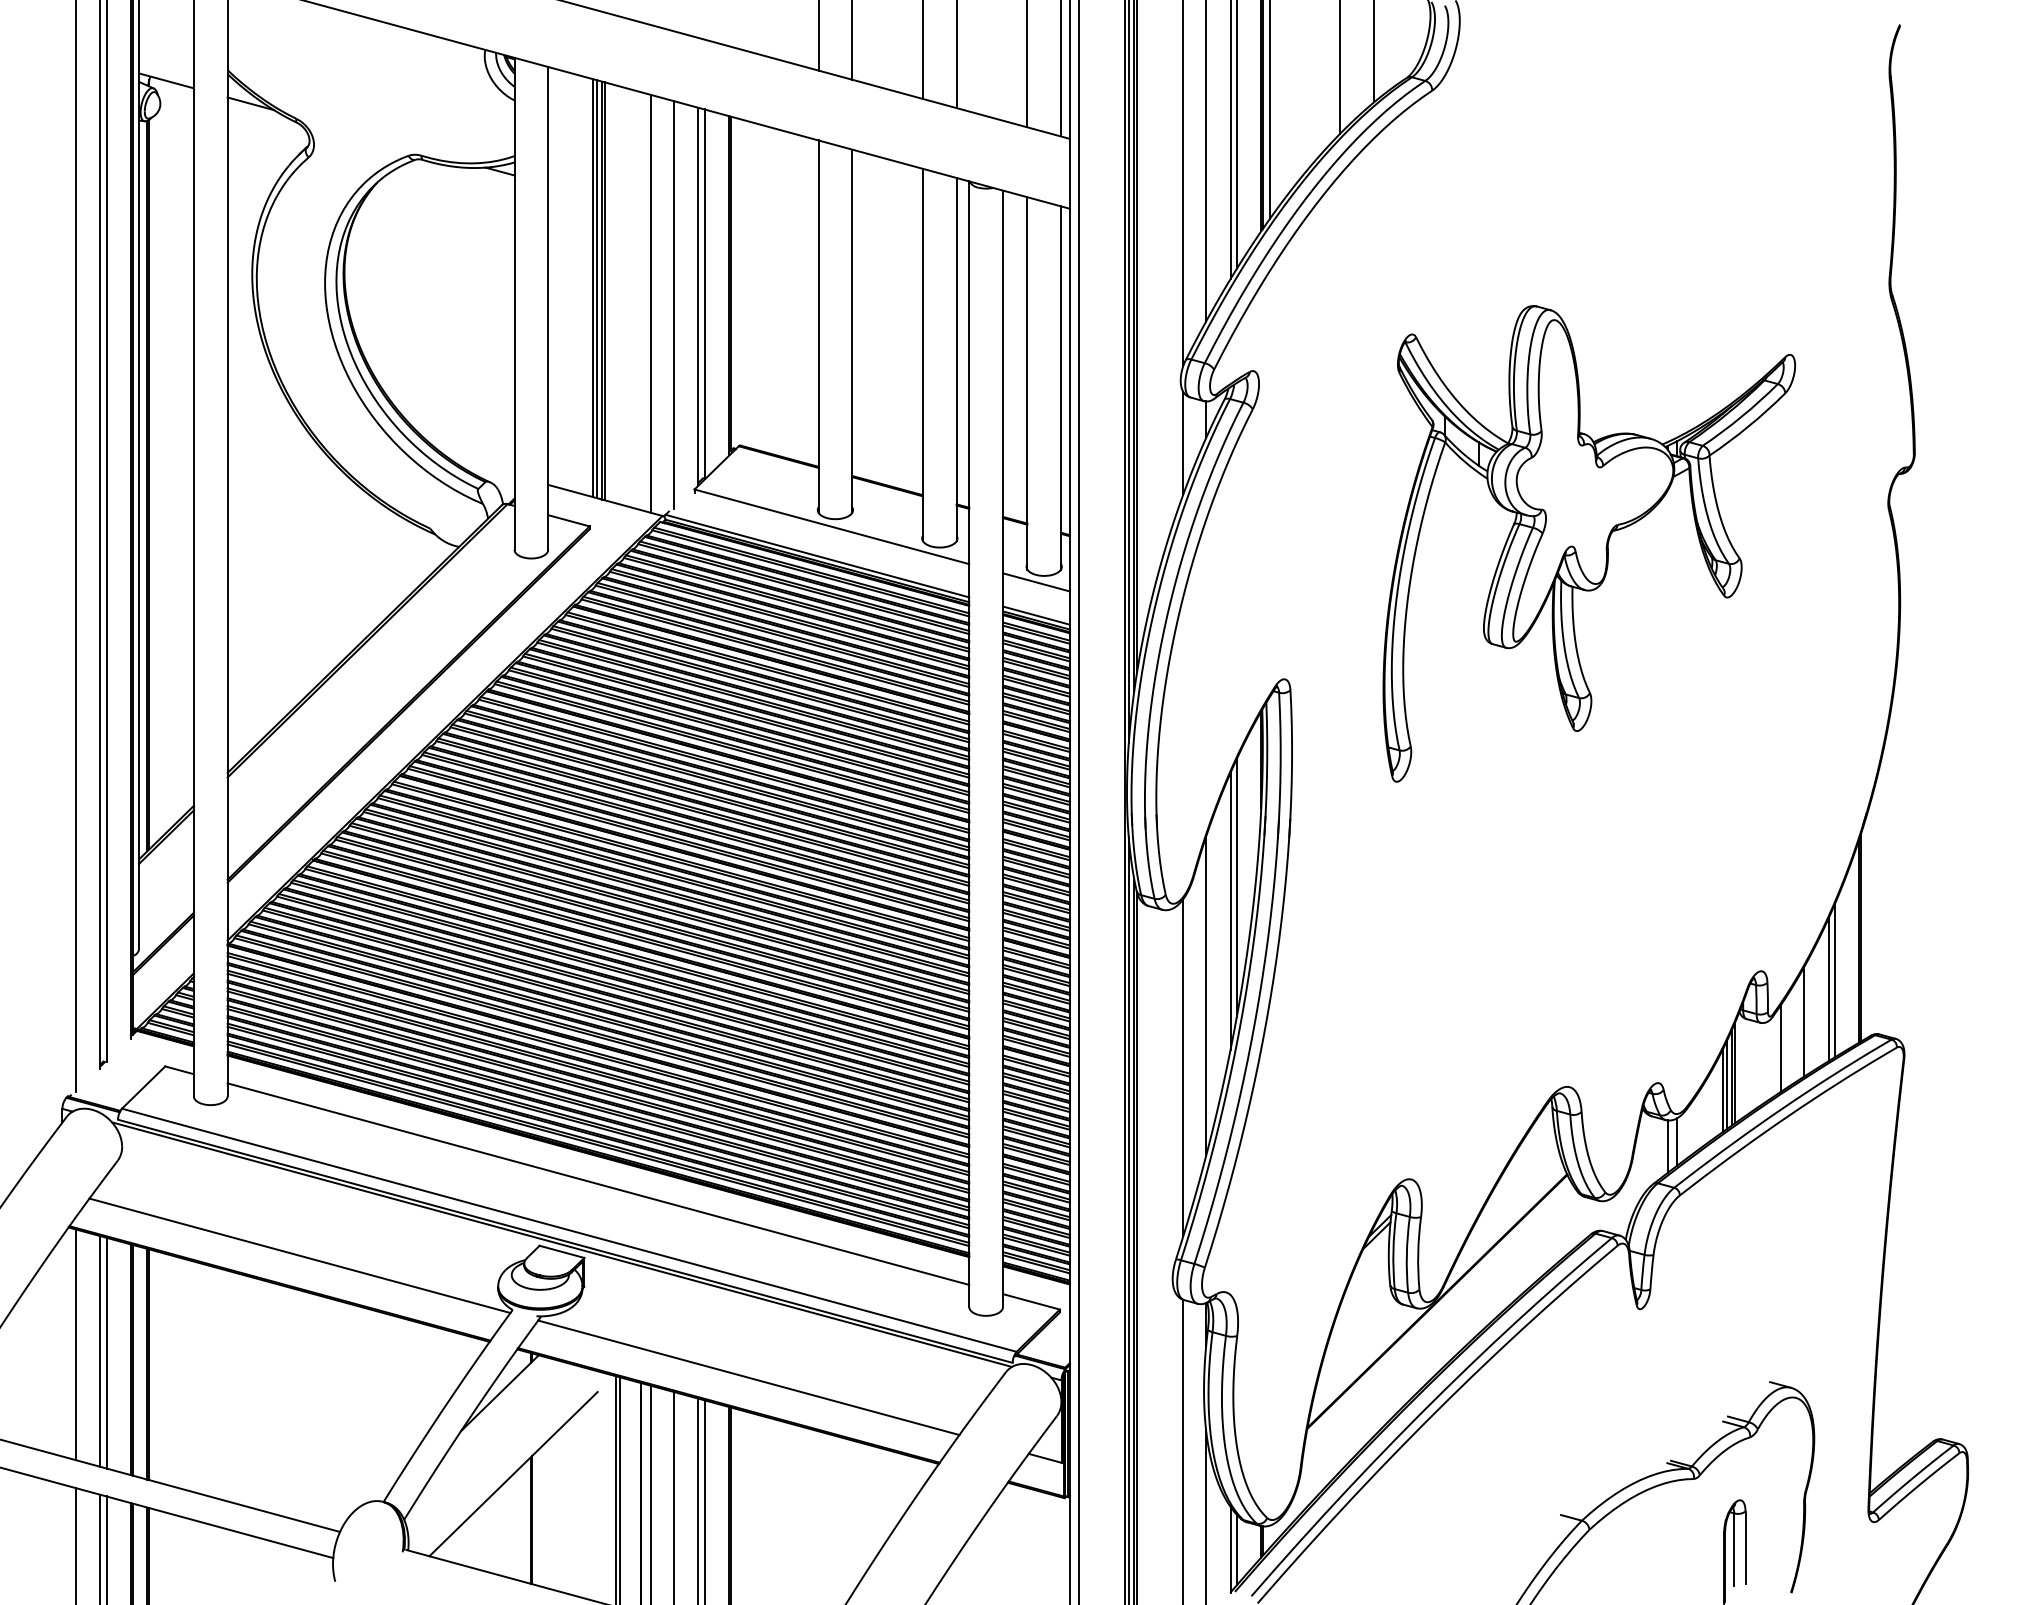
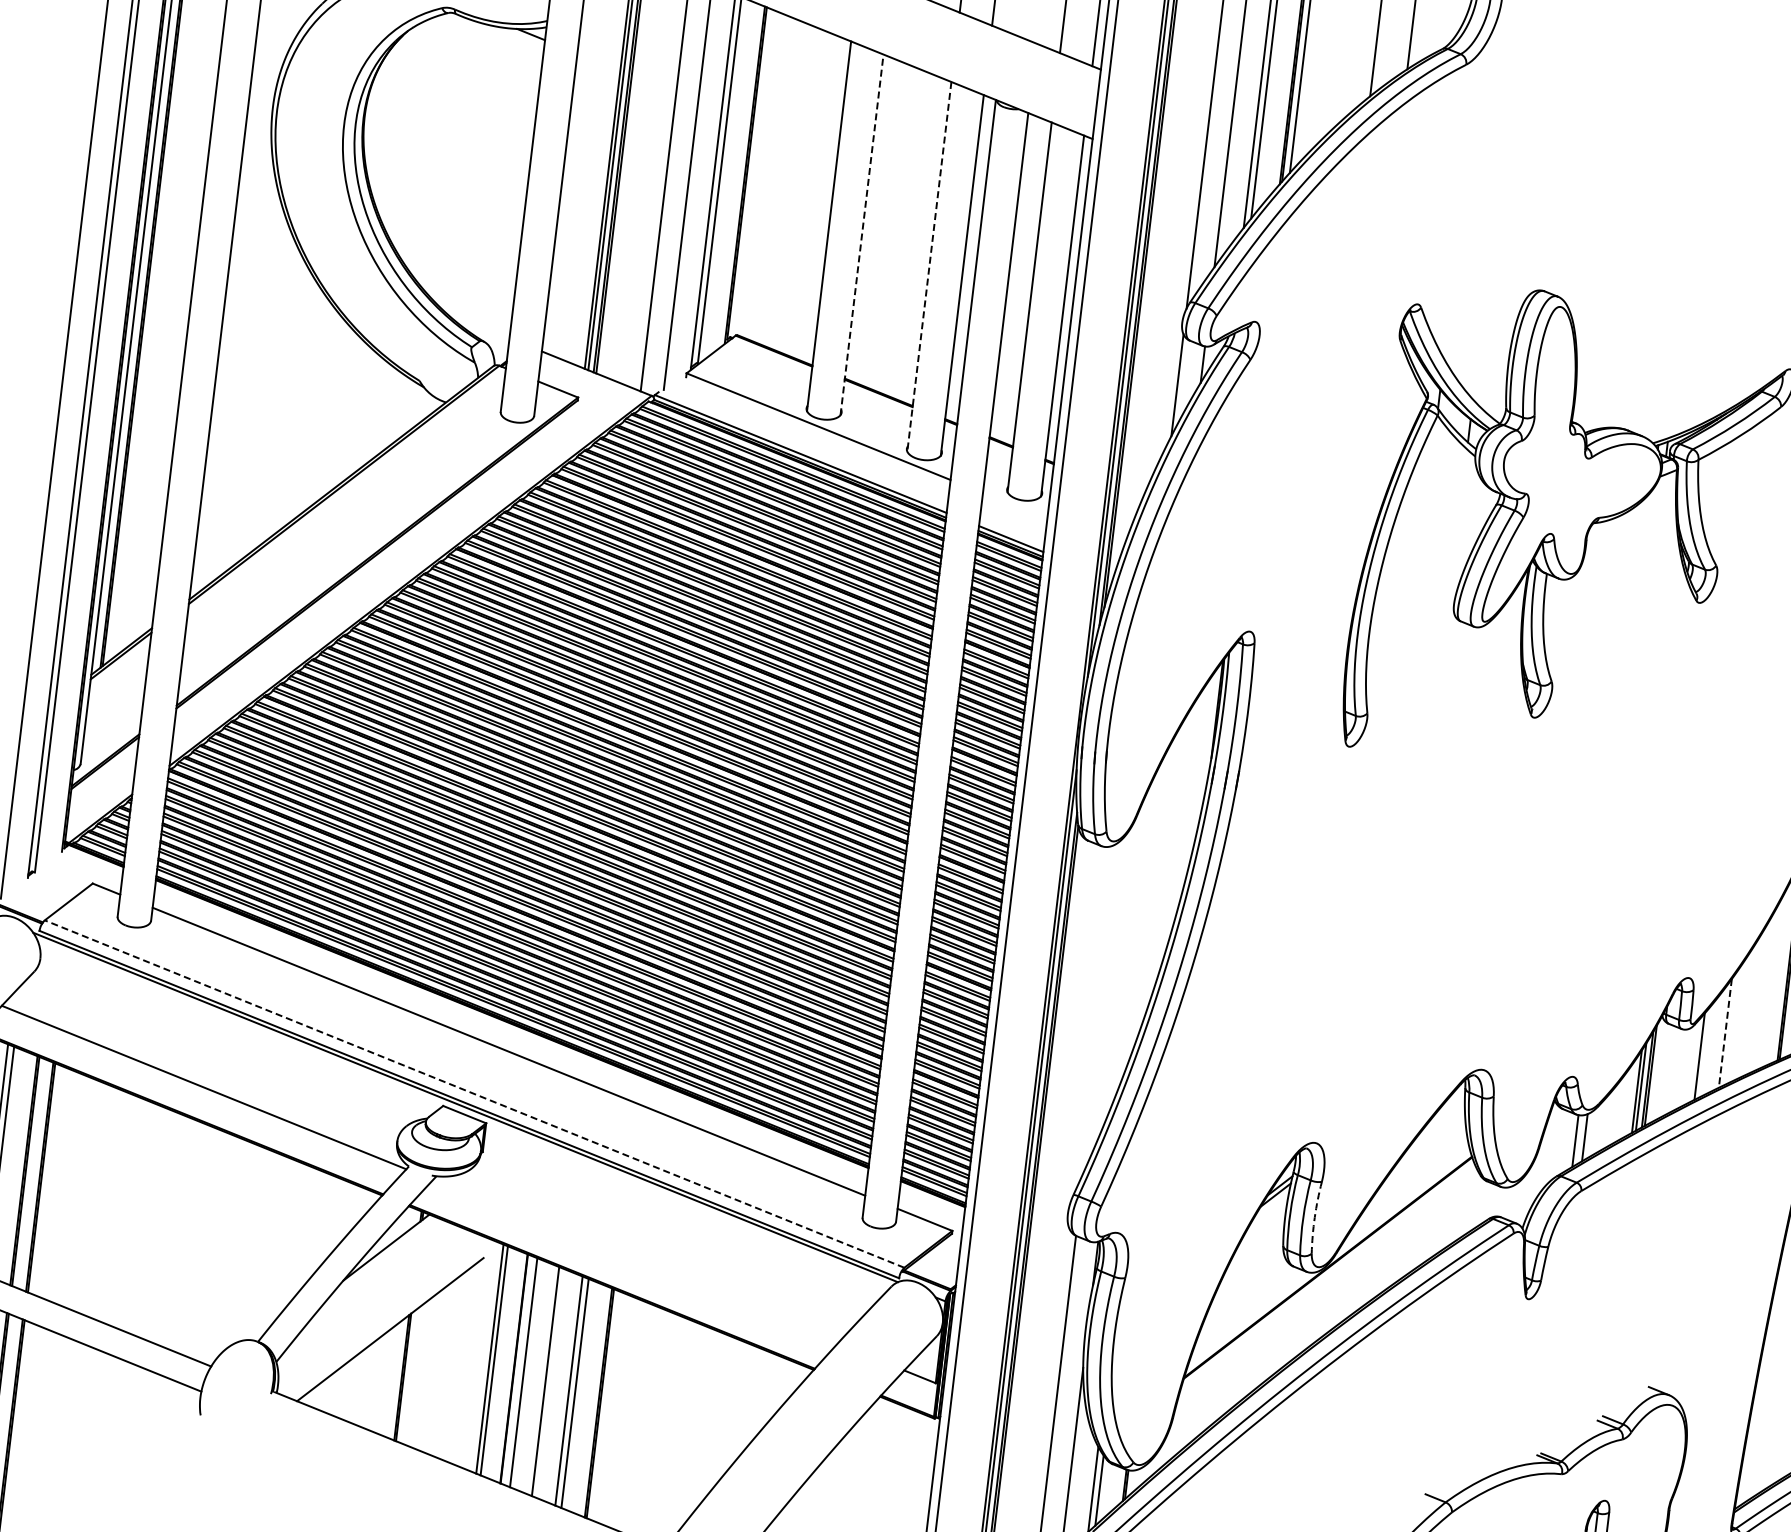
line: (852, 331) -> (862, 235), solid -> dashed
line: (922, 355) -> (928, 267), solid -> dashed
line: (1035, 582) -> (1014, 506), removed
line: (1236, 887) -> (1177, 832), removed
line: (1230, 911) -> (1168, 855), removed
line: (1834, 980) -> (1760, 995), removed
line: (1828, 989) -> (1753, 1004), removed
line: (1206, 995) -> (1135, 936), removed
line: (1804, 1021) -> (1725, 1033), solid -> dashed
line: (1183, 1067) -> (1103, 1005), removed
line: (569, 1230) -> (474, 1094), solid -> dashed
arc: (1418, 1253) -> (1315, 1217), solid -> dashed
line: (748, 1377) -> (635, 1261), removed

